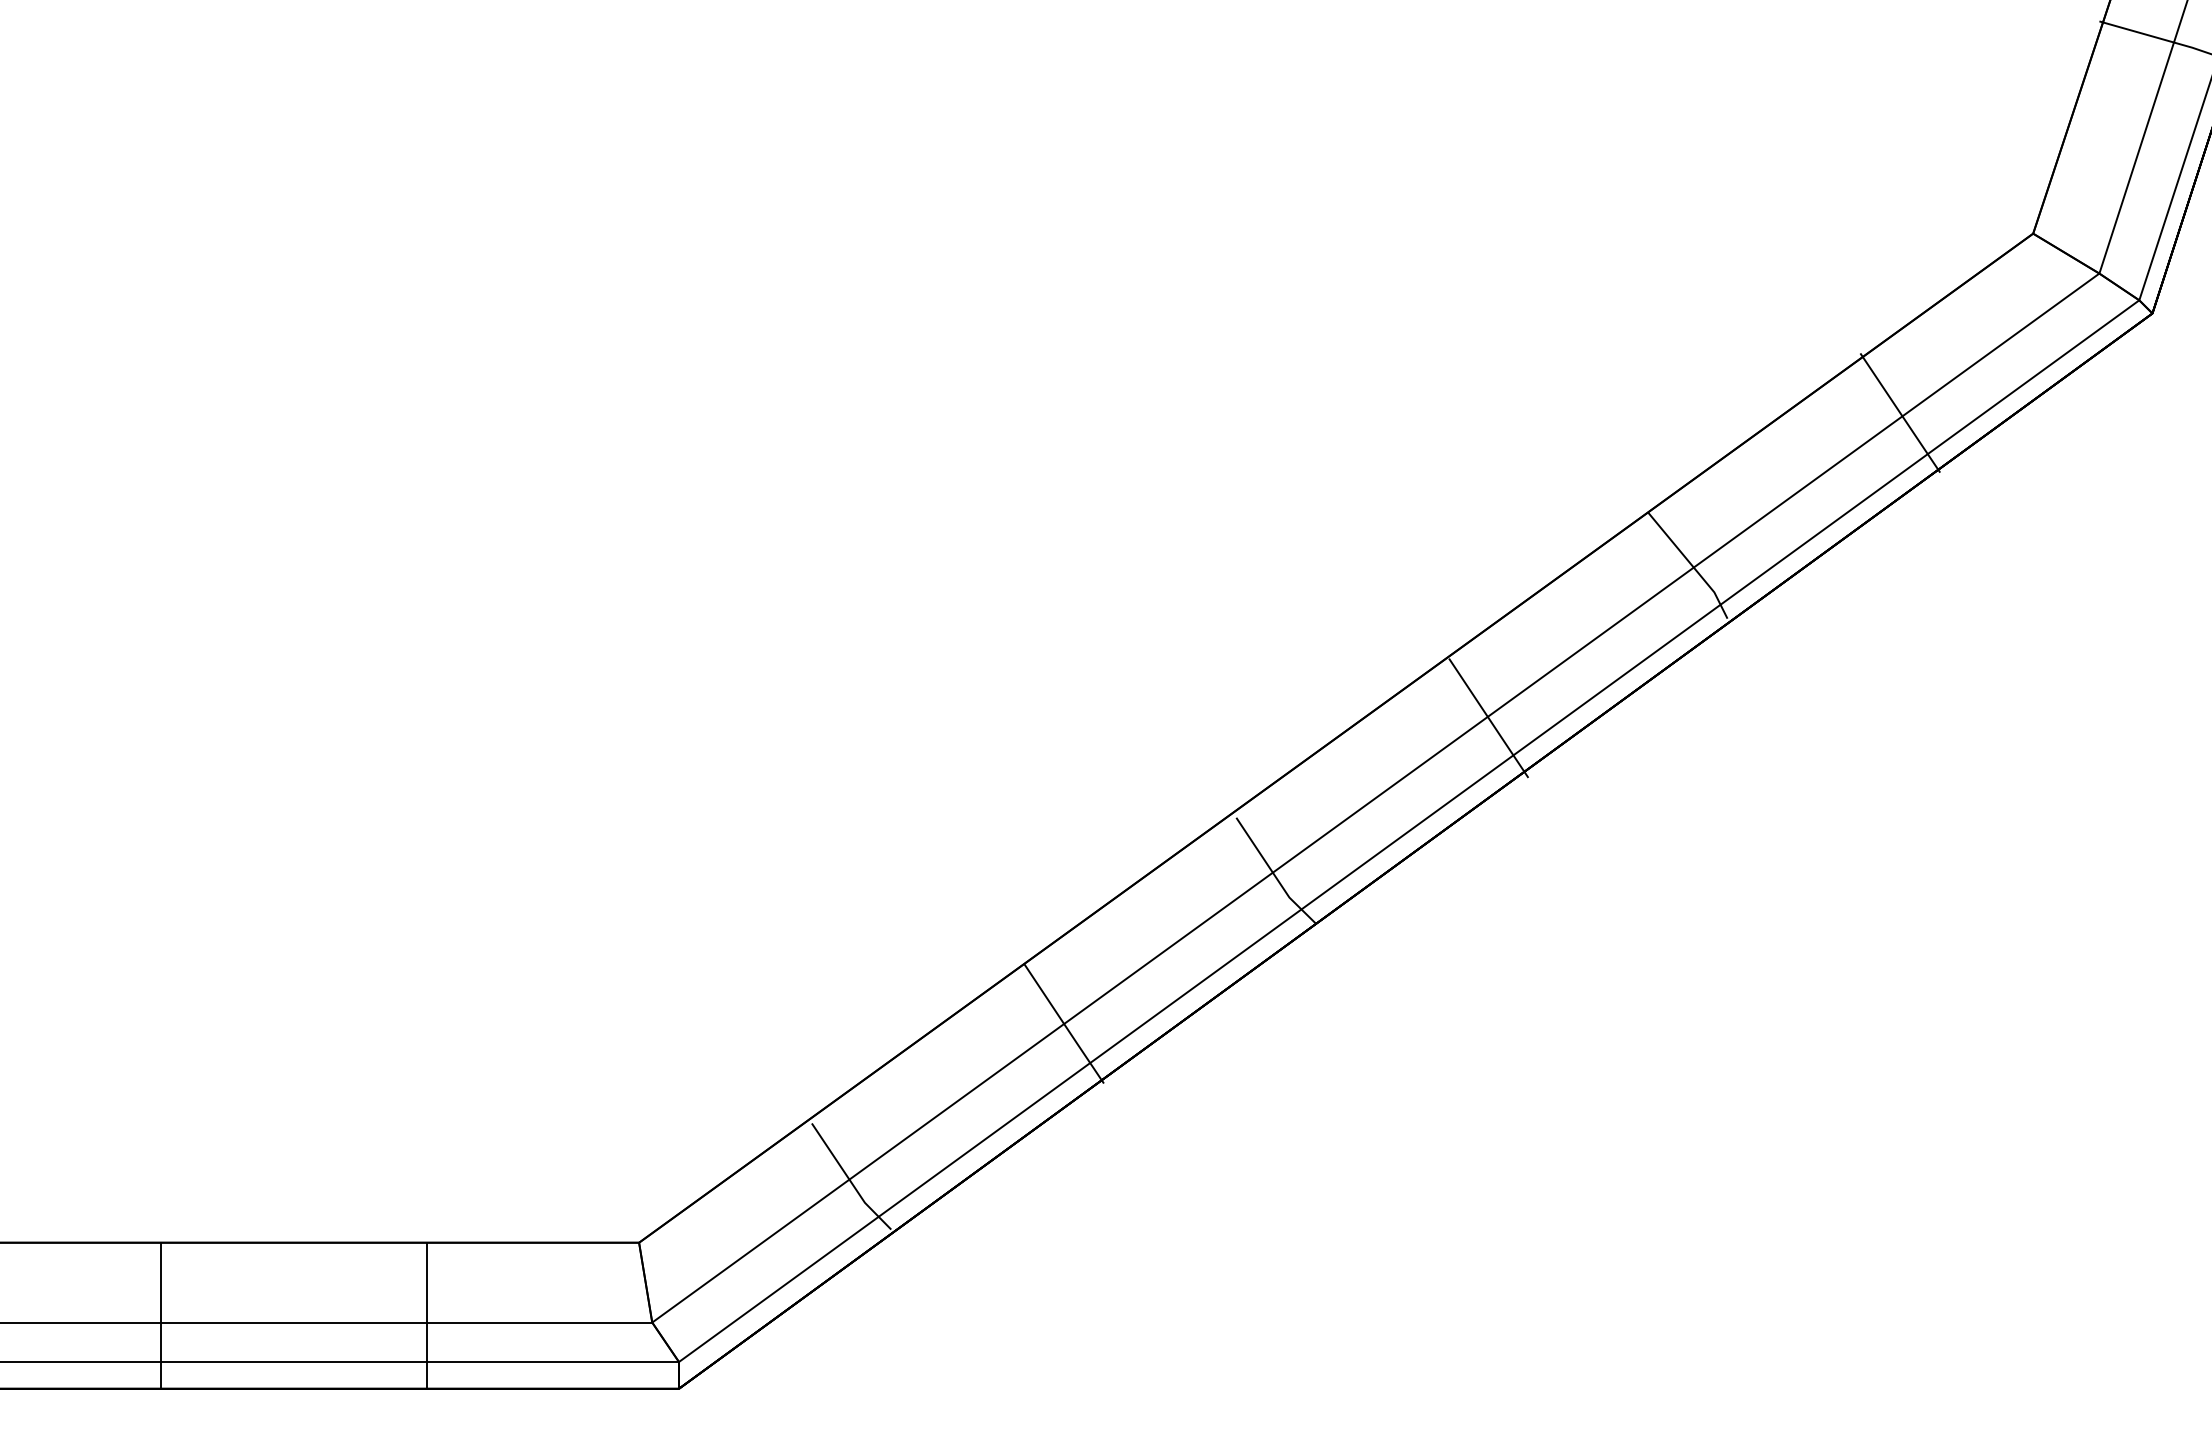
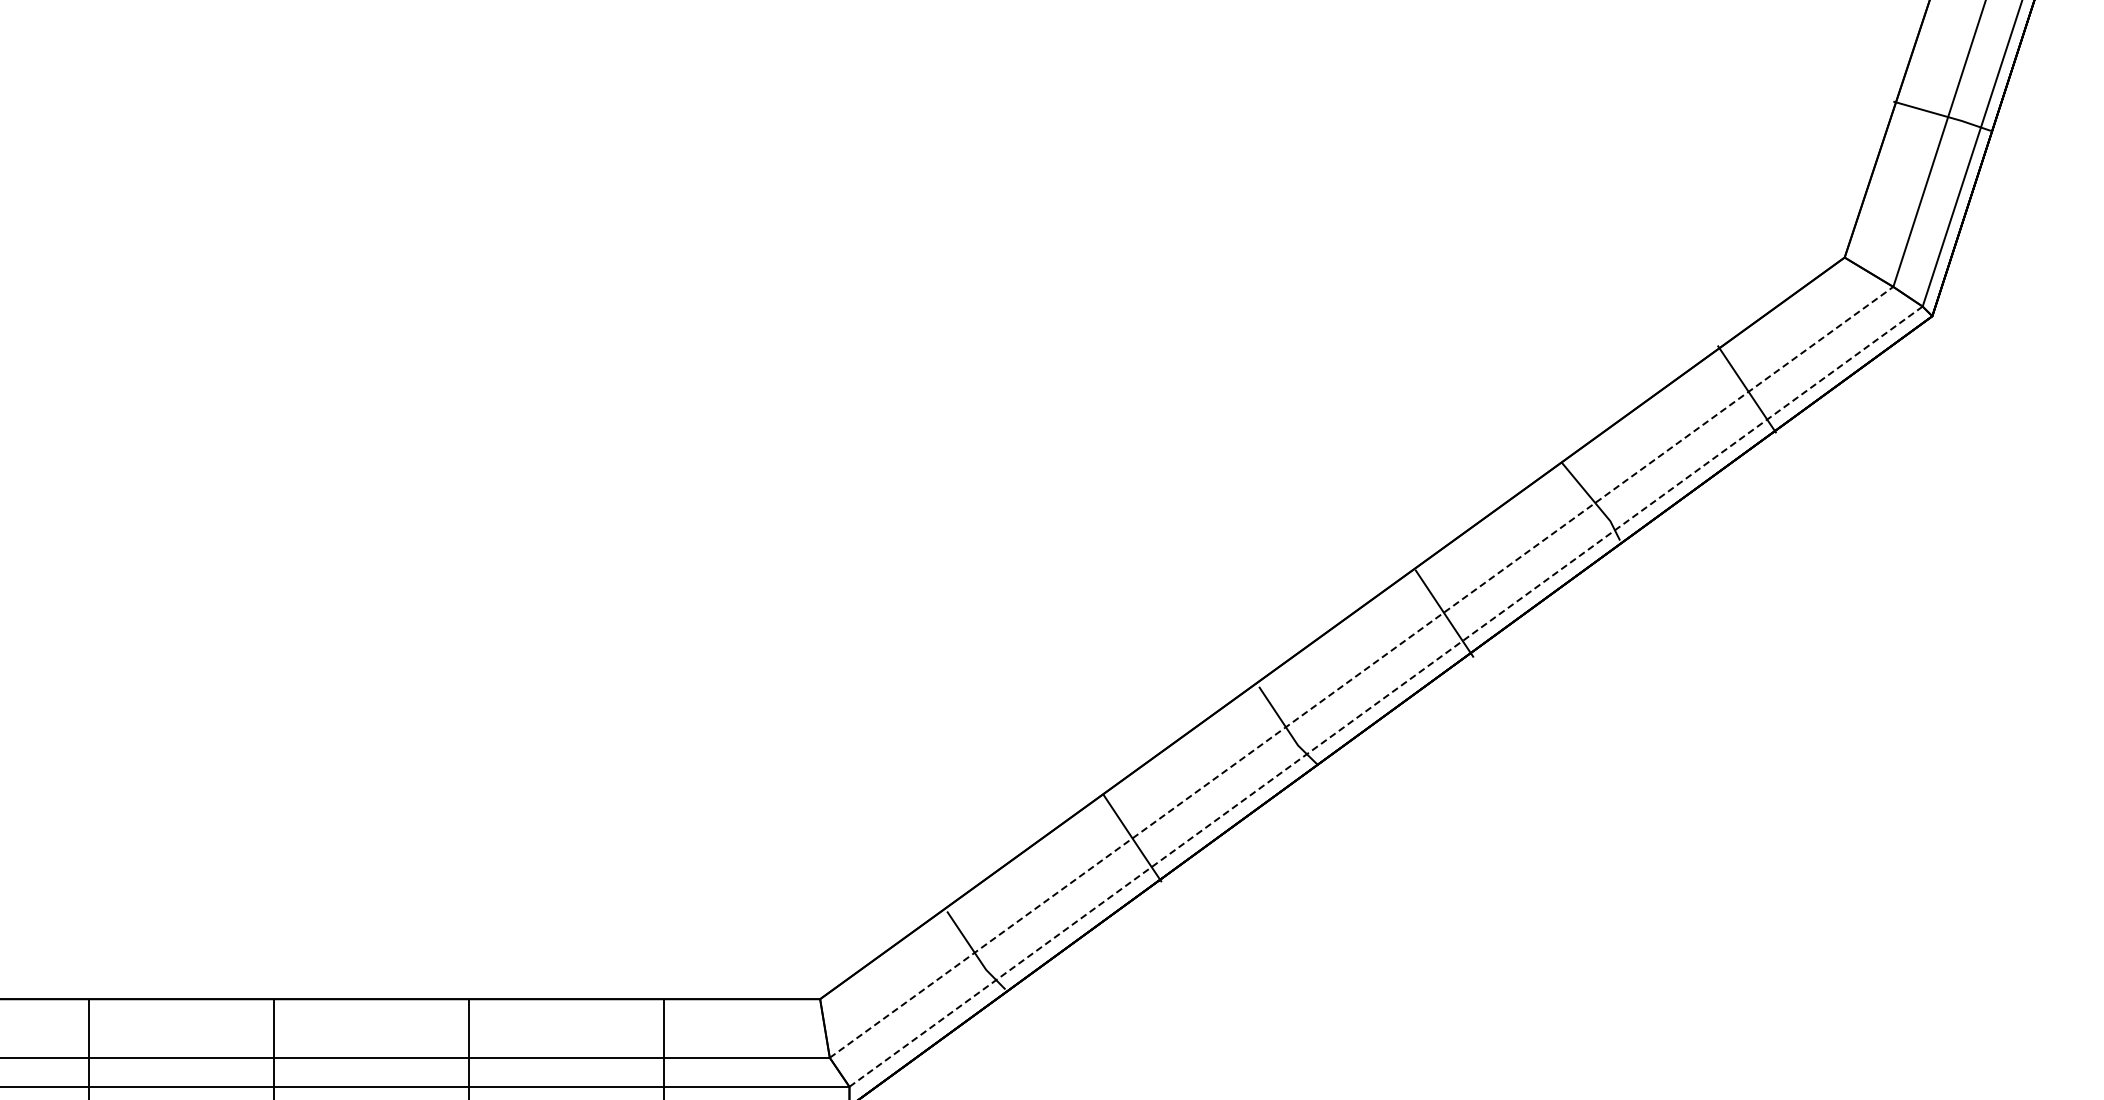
line: (1375, 798) -> (1361, 672), solid -> dashed
line: (1409, 830) -> (1386, 696), solid -> dashed

